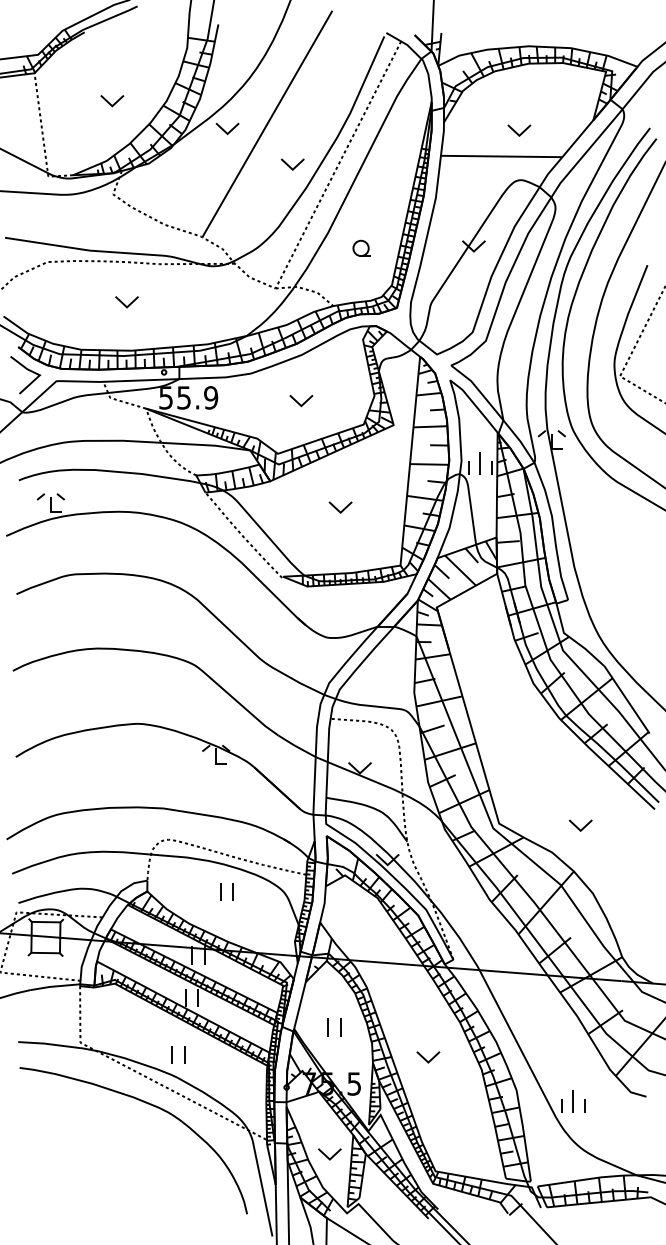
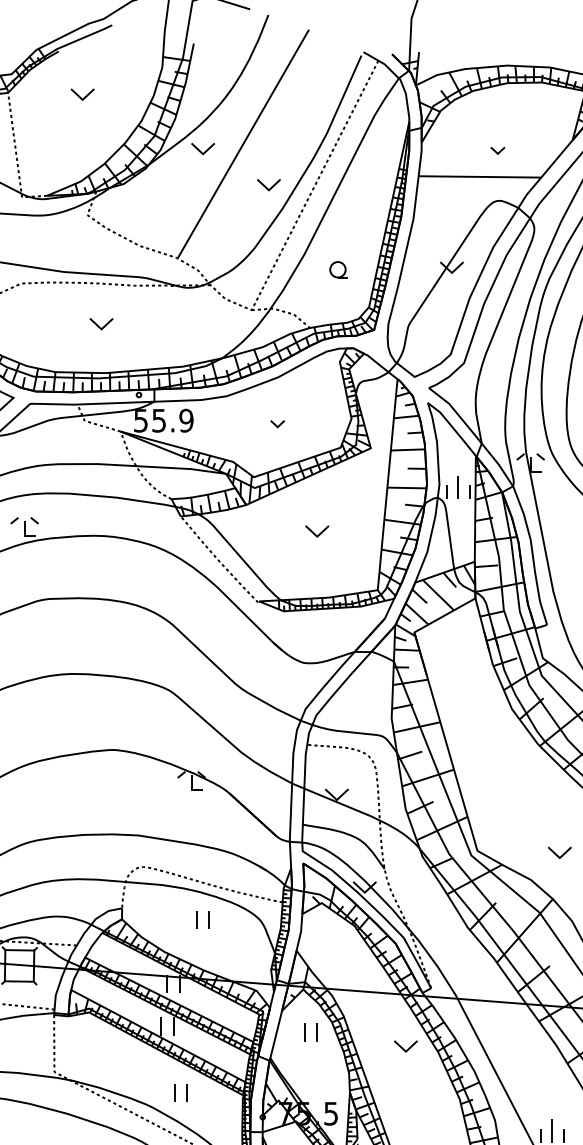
part: (112, 101) -> (82, 95), moved
part: (519, 130) -> (497, 150), size x0.6
part: (301, 401) -> (277, 424), size x0.6
part: (334, 1027) -> (311, 1032), moved
part: (178, 1054) -> (180, 1092), moved
part: (428, 1057) -> (406, 1046), moved

